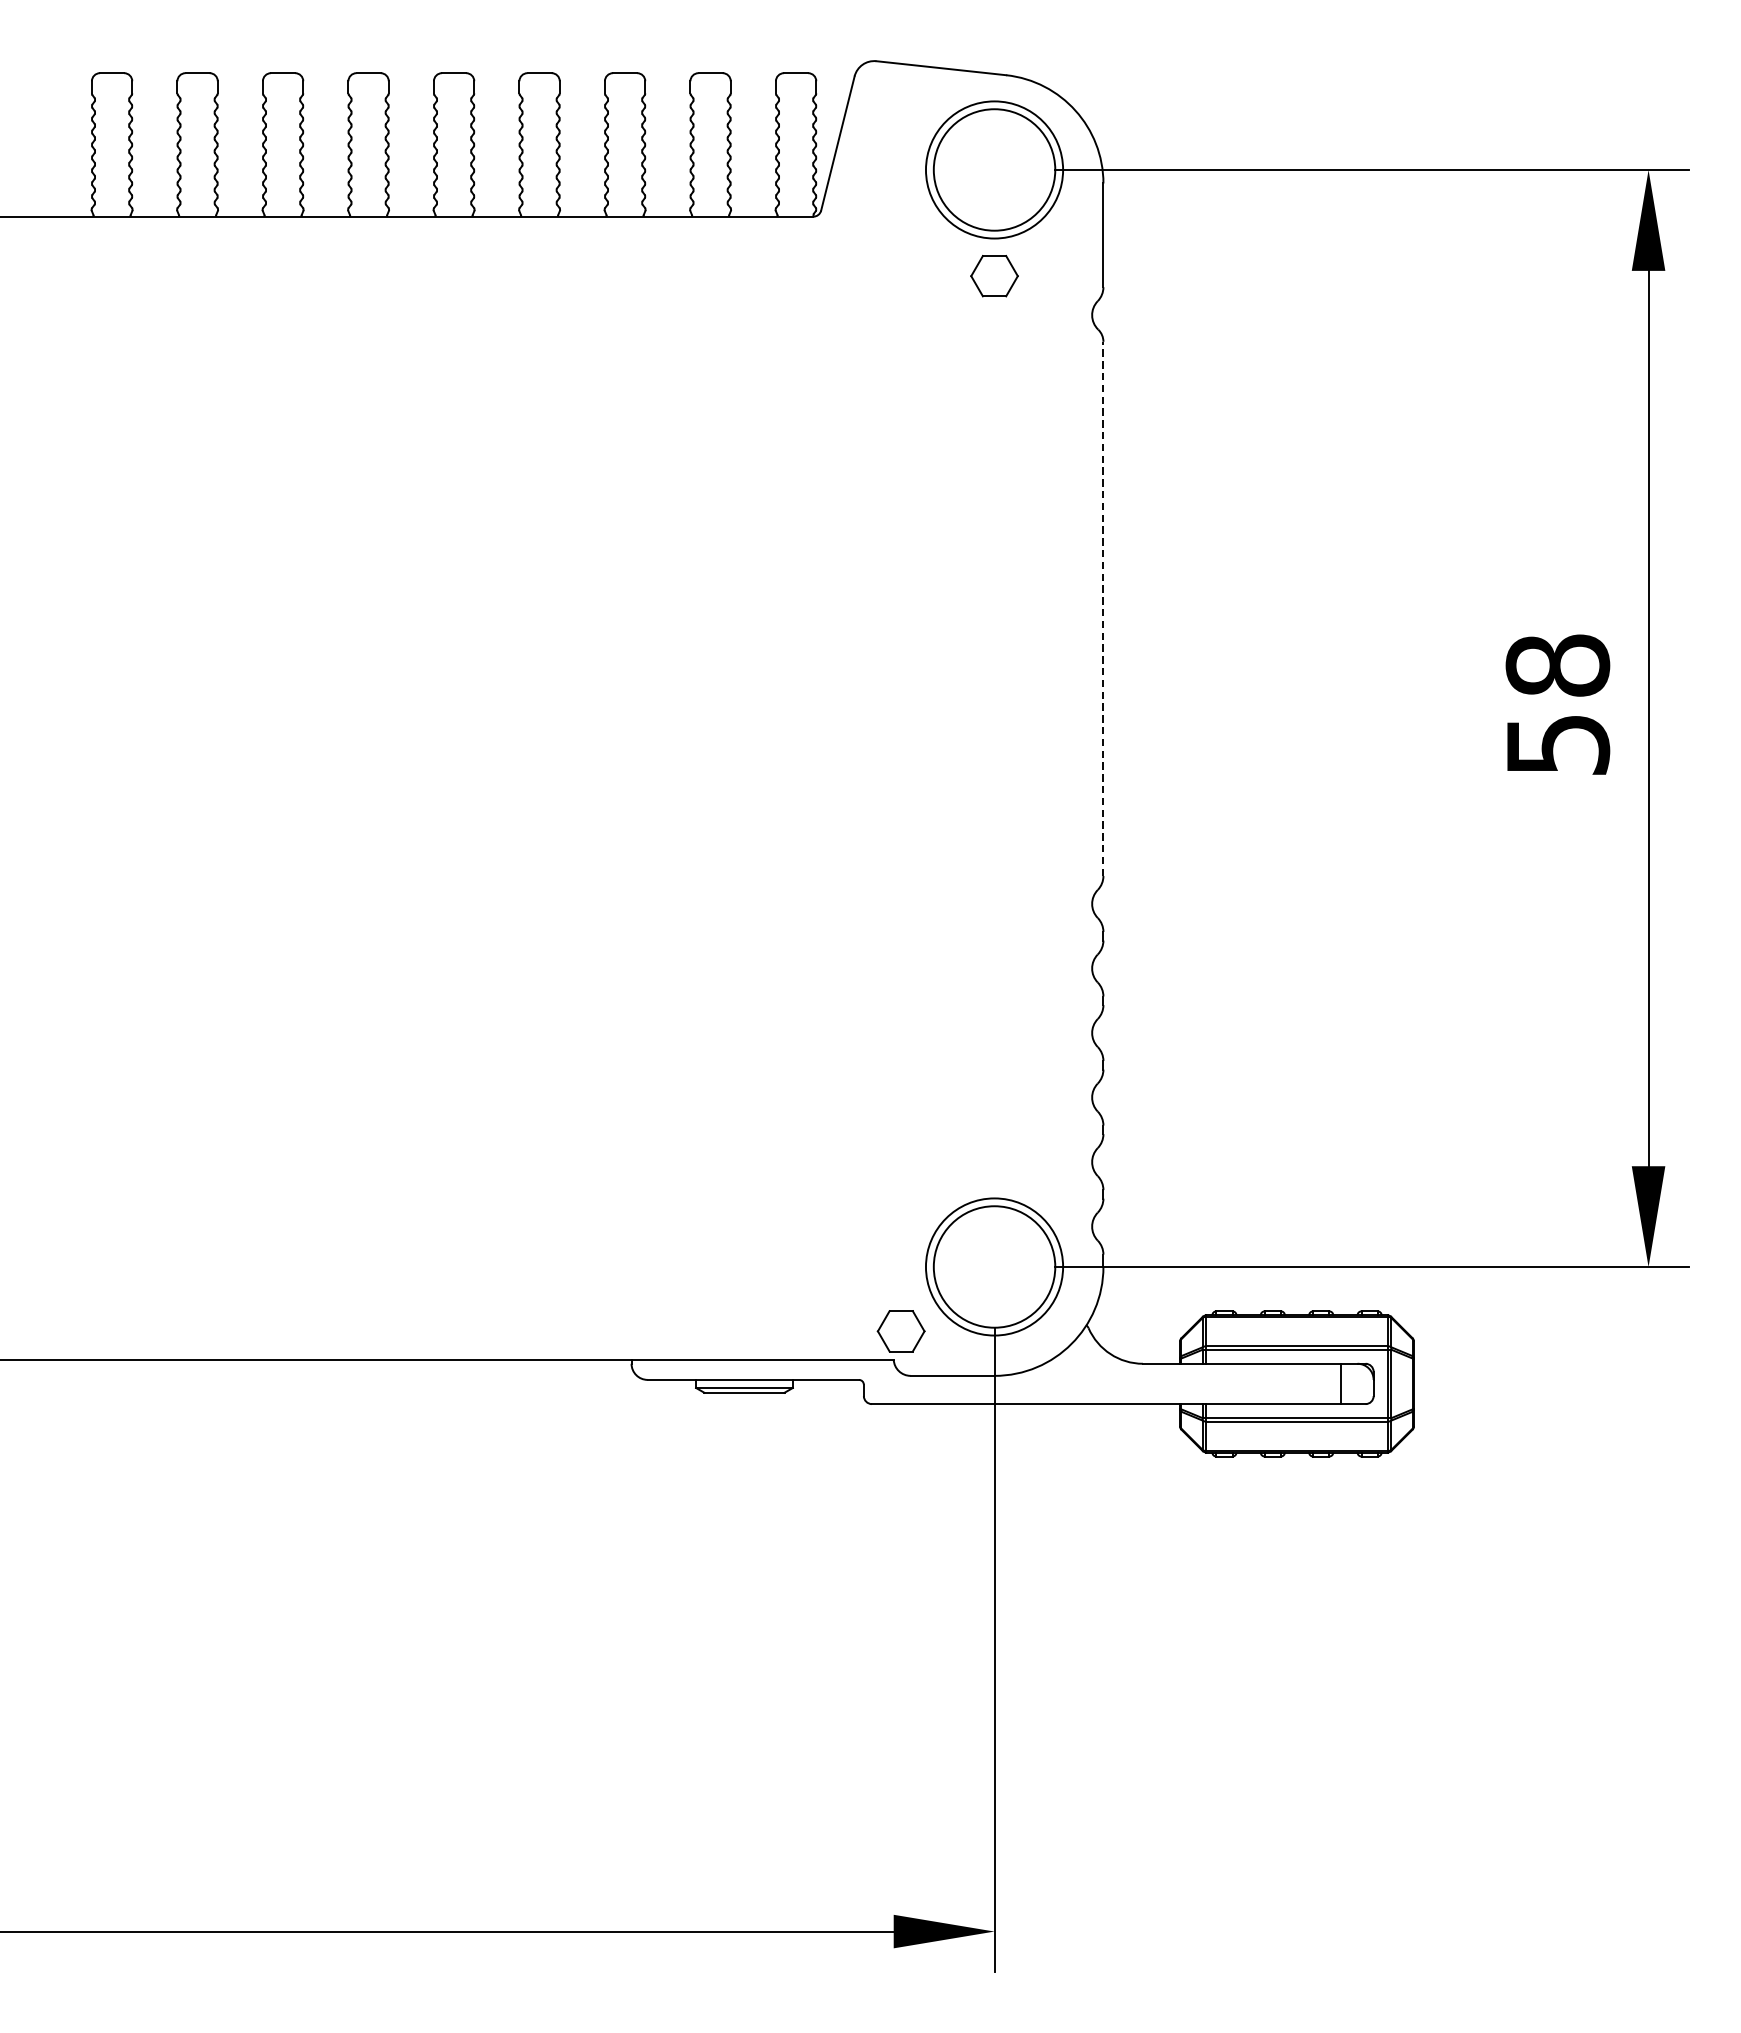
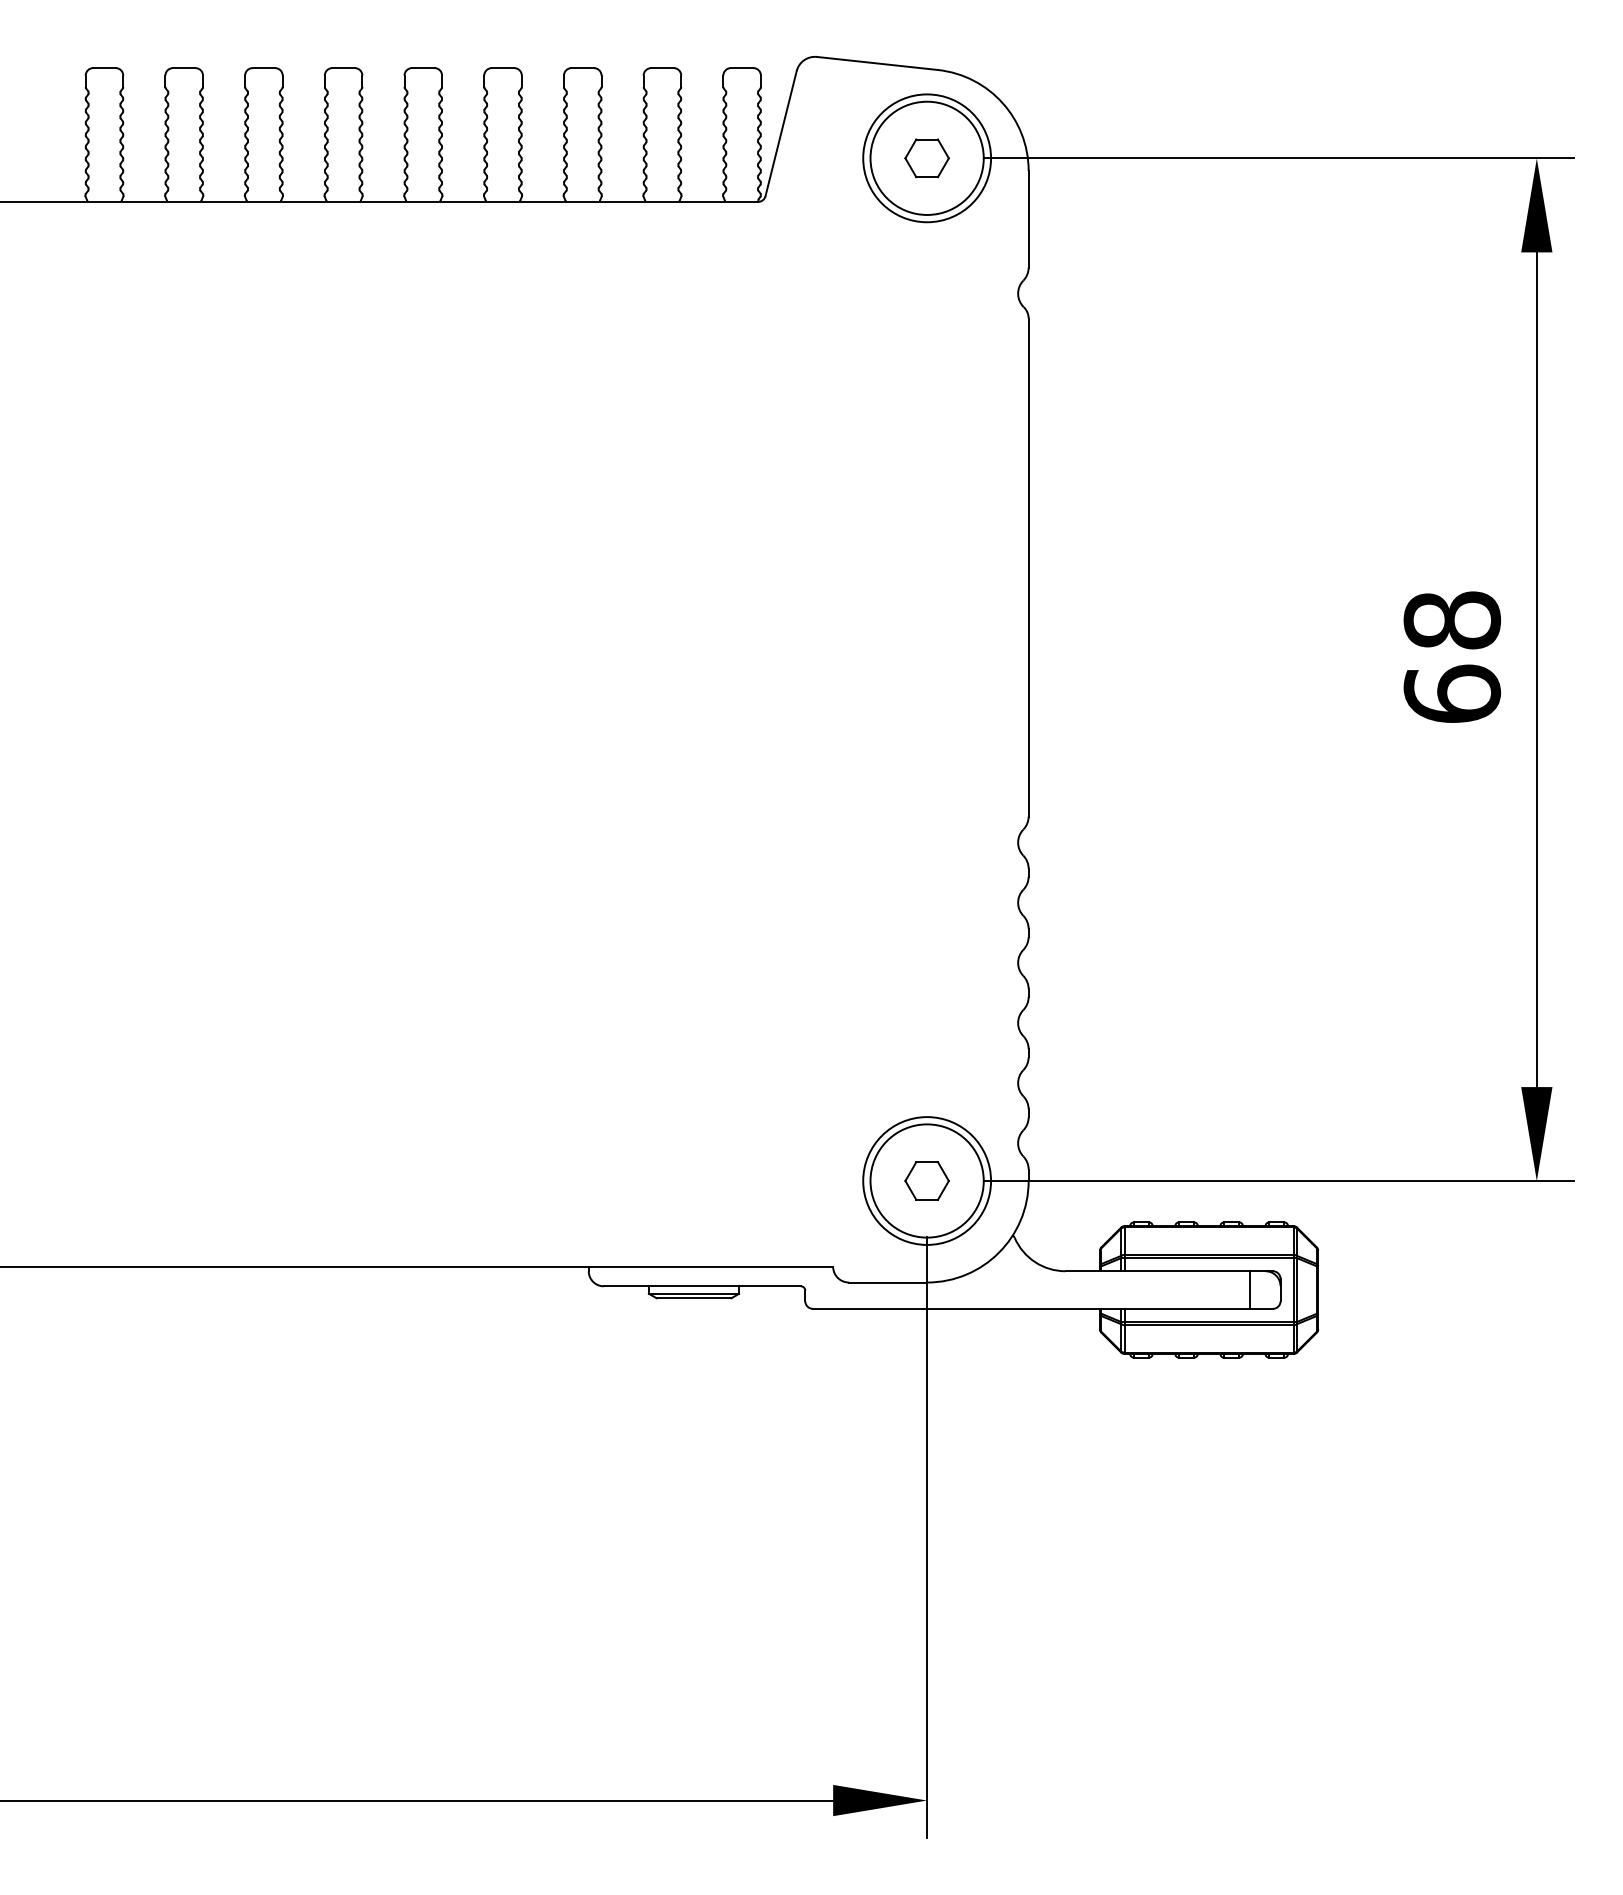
part: (993, 276) -> (926, 158), moved
line: (1103, 608) -> (1028, 567), dashed -> solid
text: (1558, 744) -> (1452, 693), 58 -> 68
part: (900, 1330) -> (926, 1180), moved

